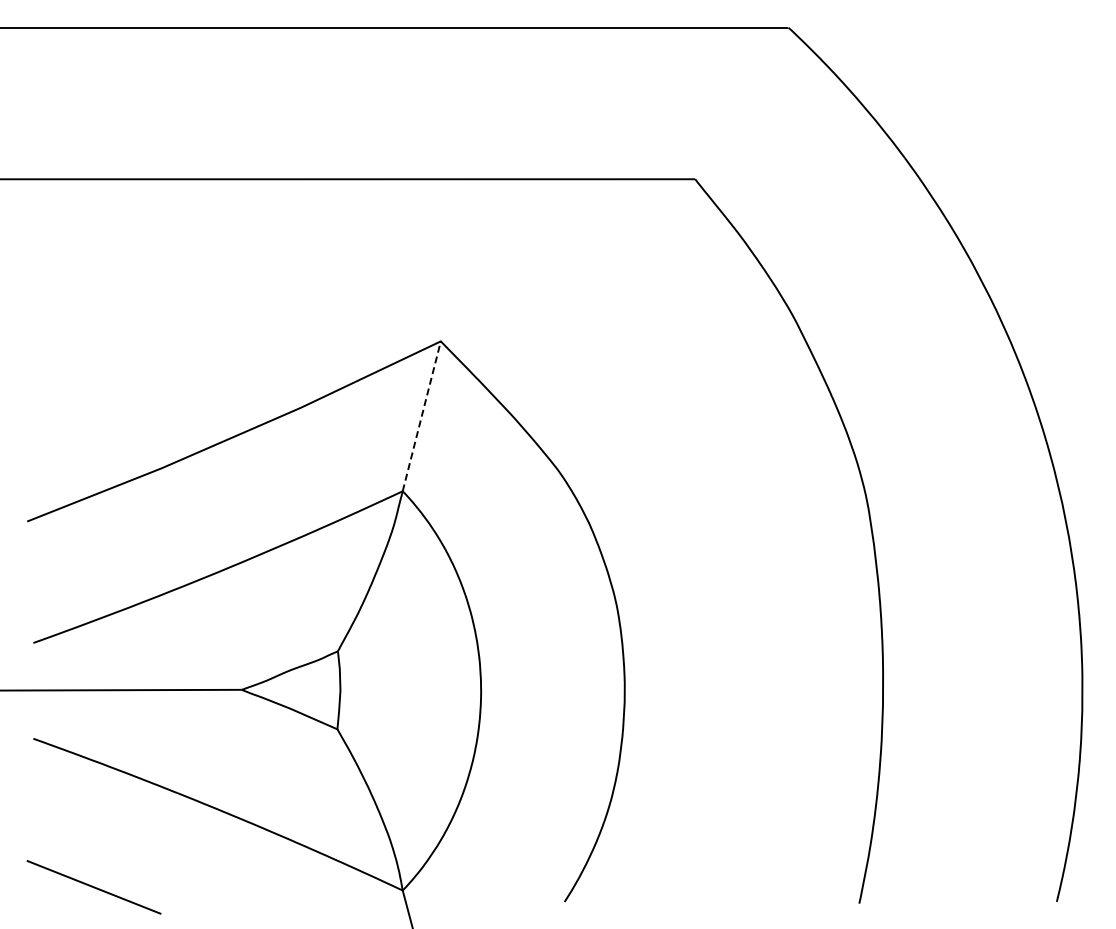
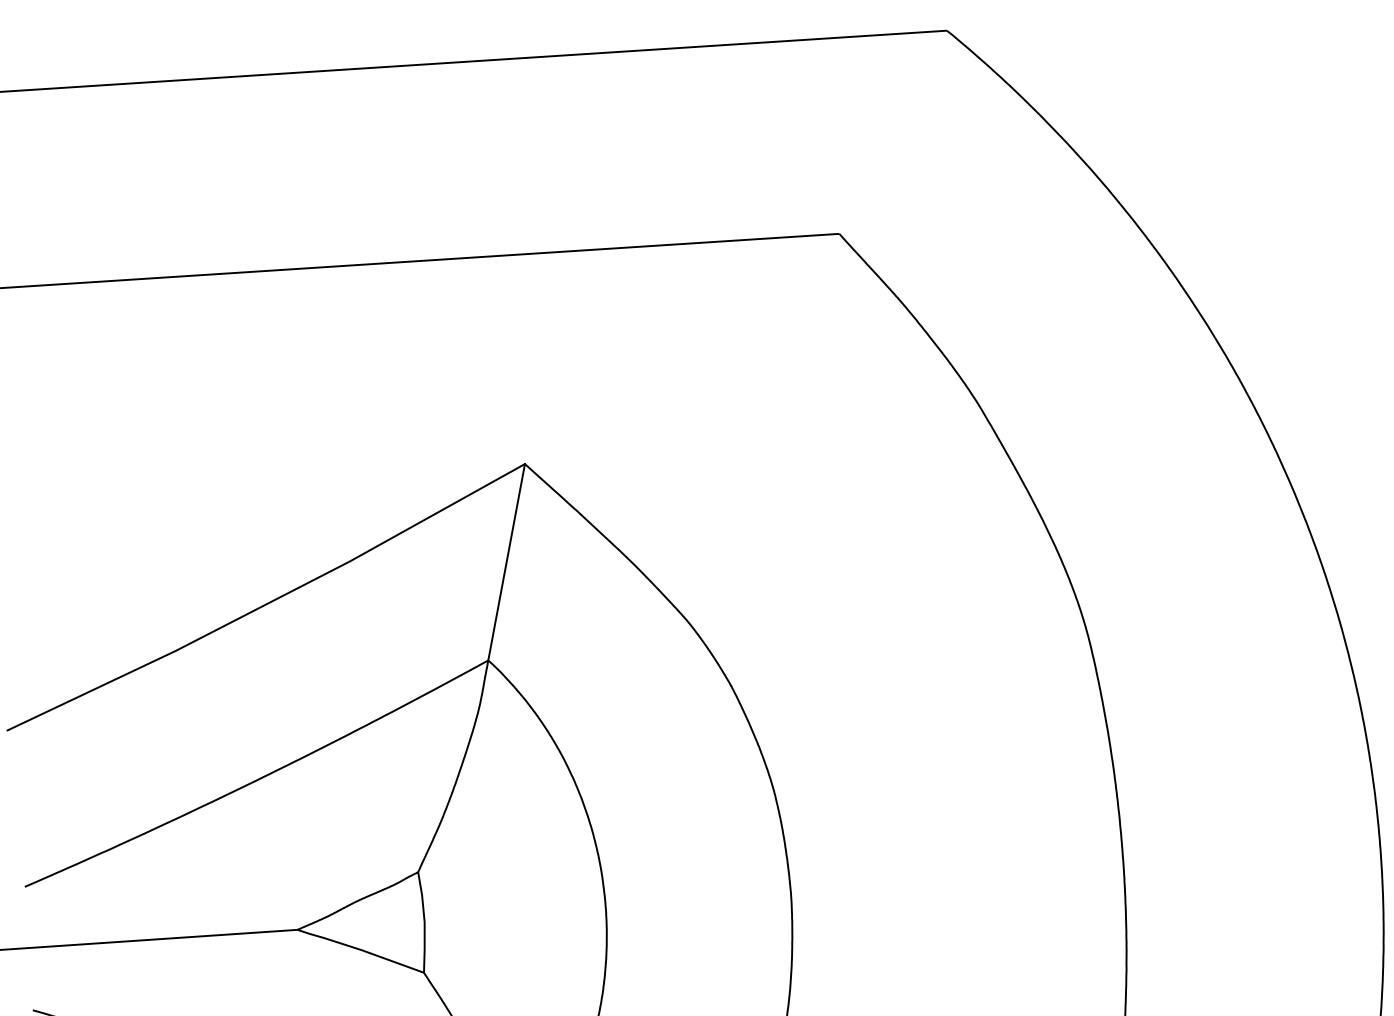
line: (421, 415) -> (506, 561), dashed -> solid

